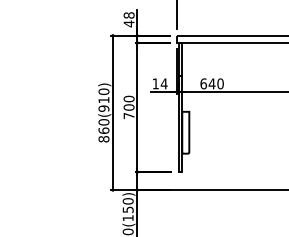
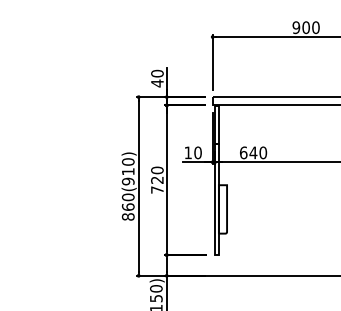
text: (129, 15) -> (157, 73), 48 -> 40
text: (164, 83) -> (198, 152), 14 -> 10
text: (129, 107) -> (157, 180), 700 -> 720

